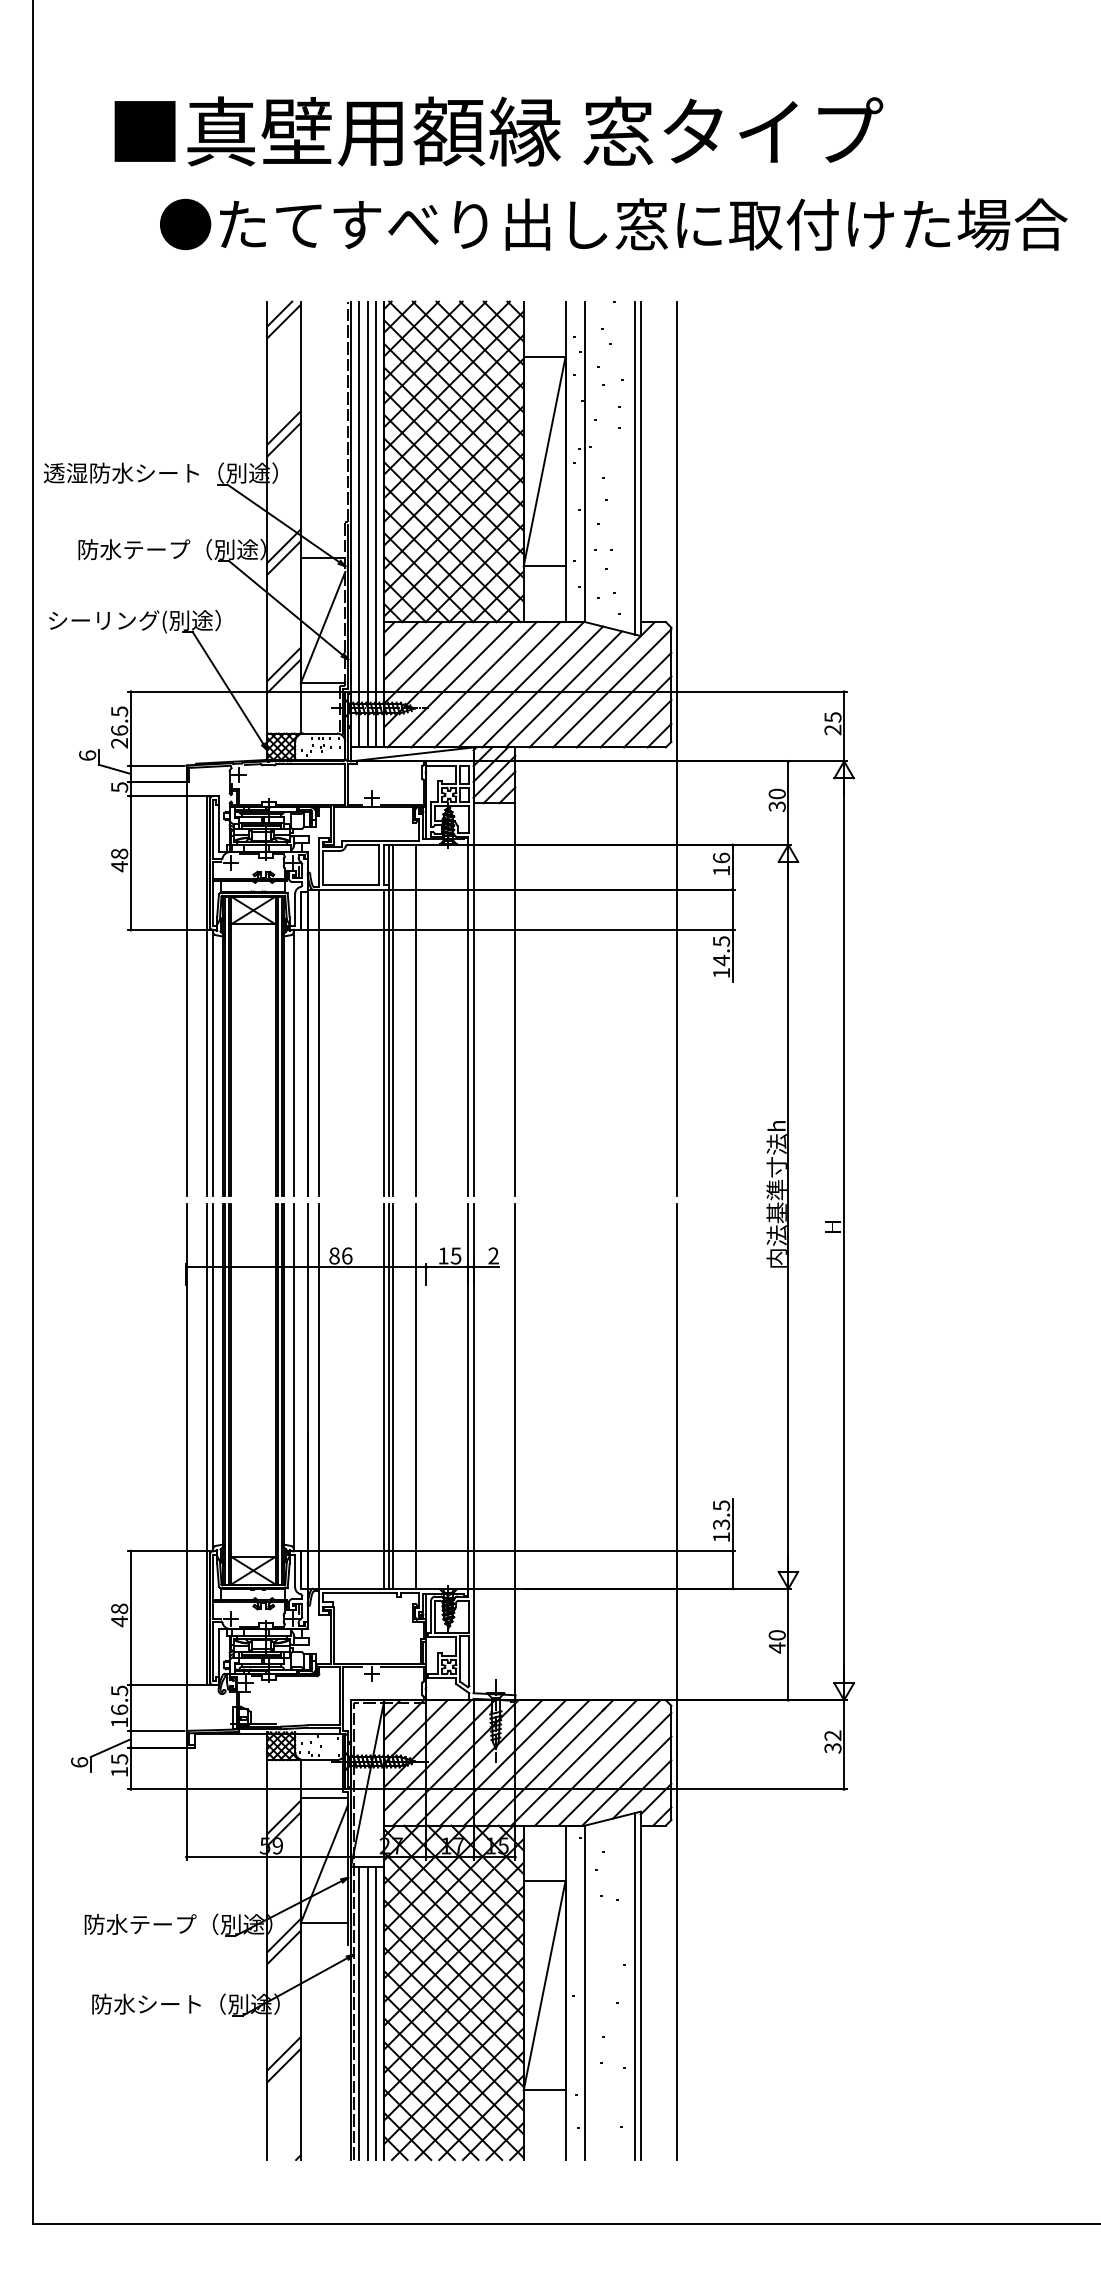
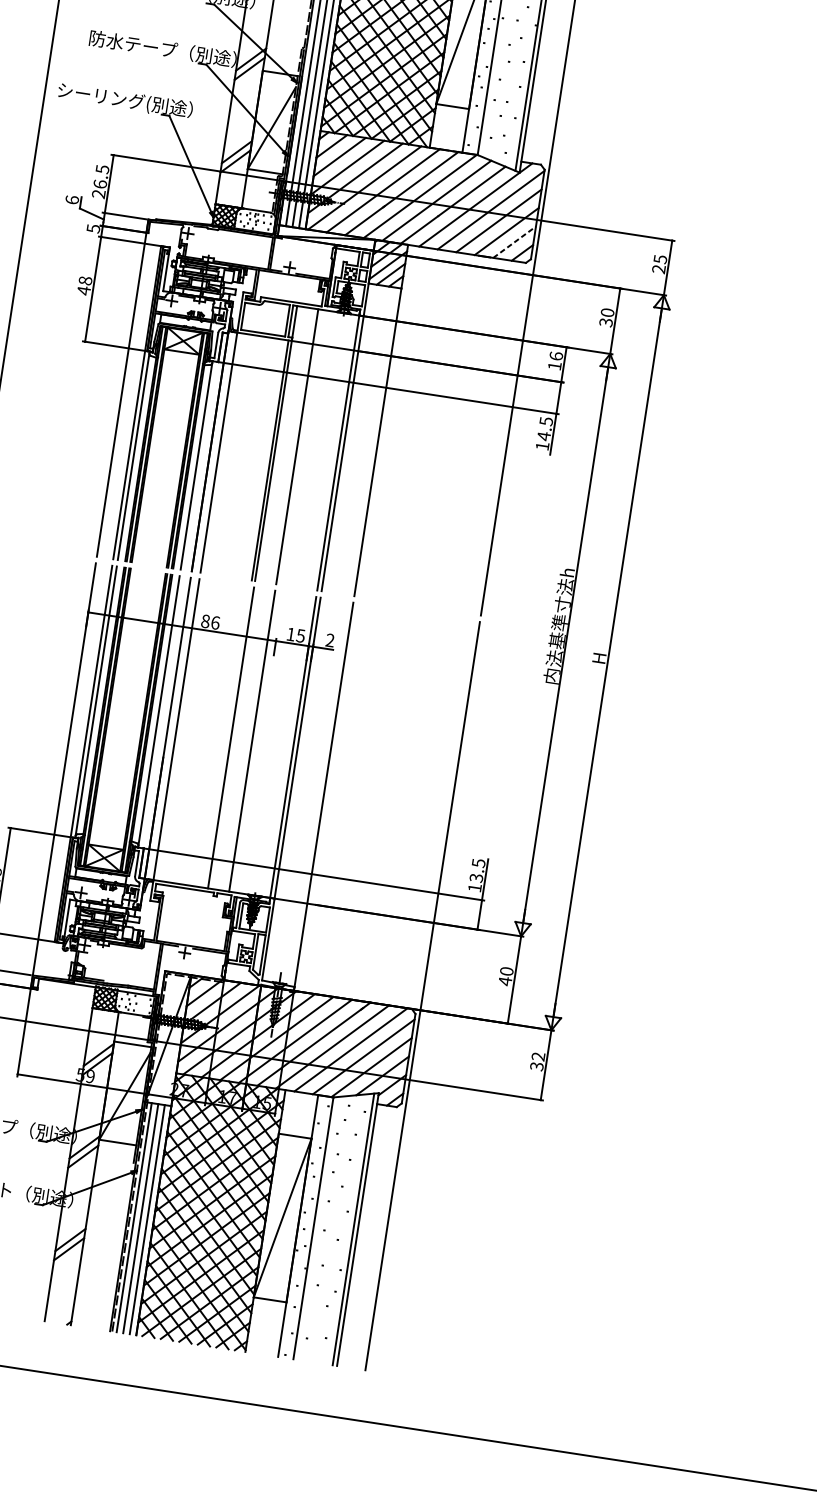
line: (648, 723) -> (515, 242), solid -> dashed
line: (392, 1020) -> (279, 443), removed
line: (384, 1396) -> (227, 737), removed
line: (392, 1396) -> (234, 738), removed

